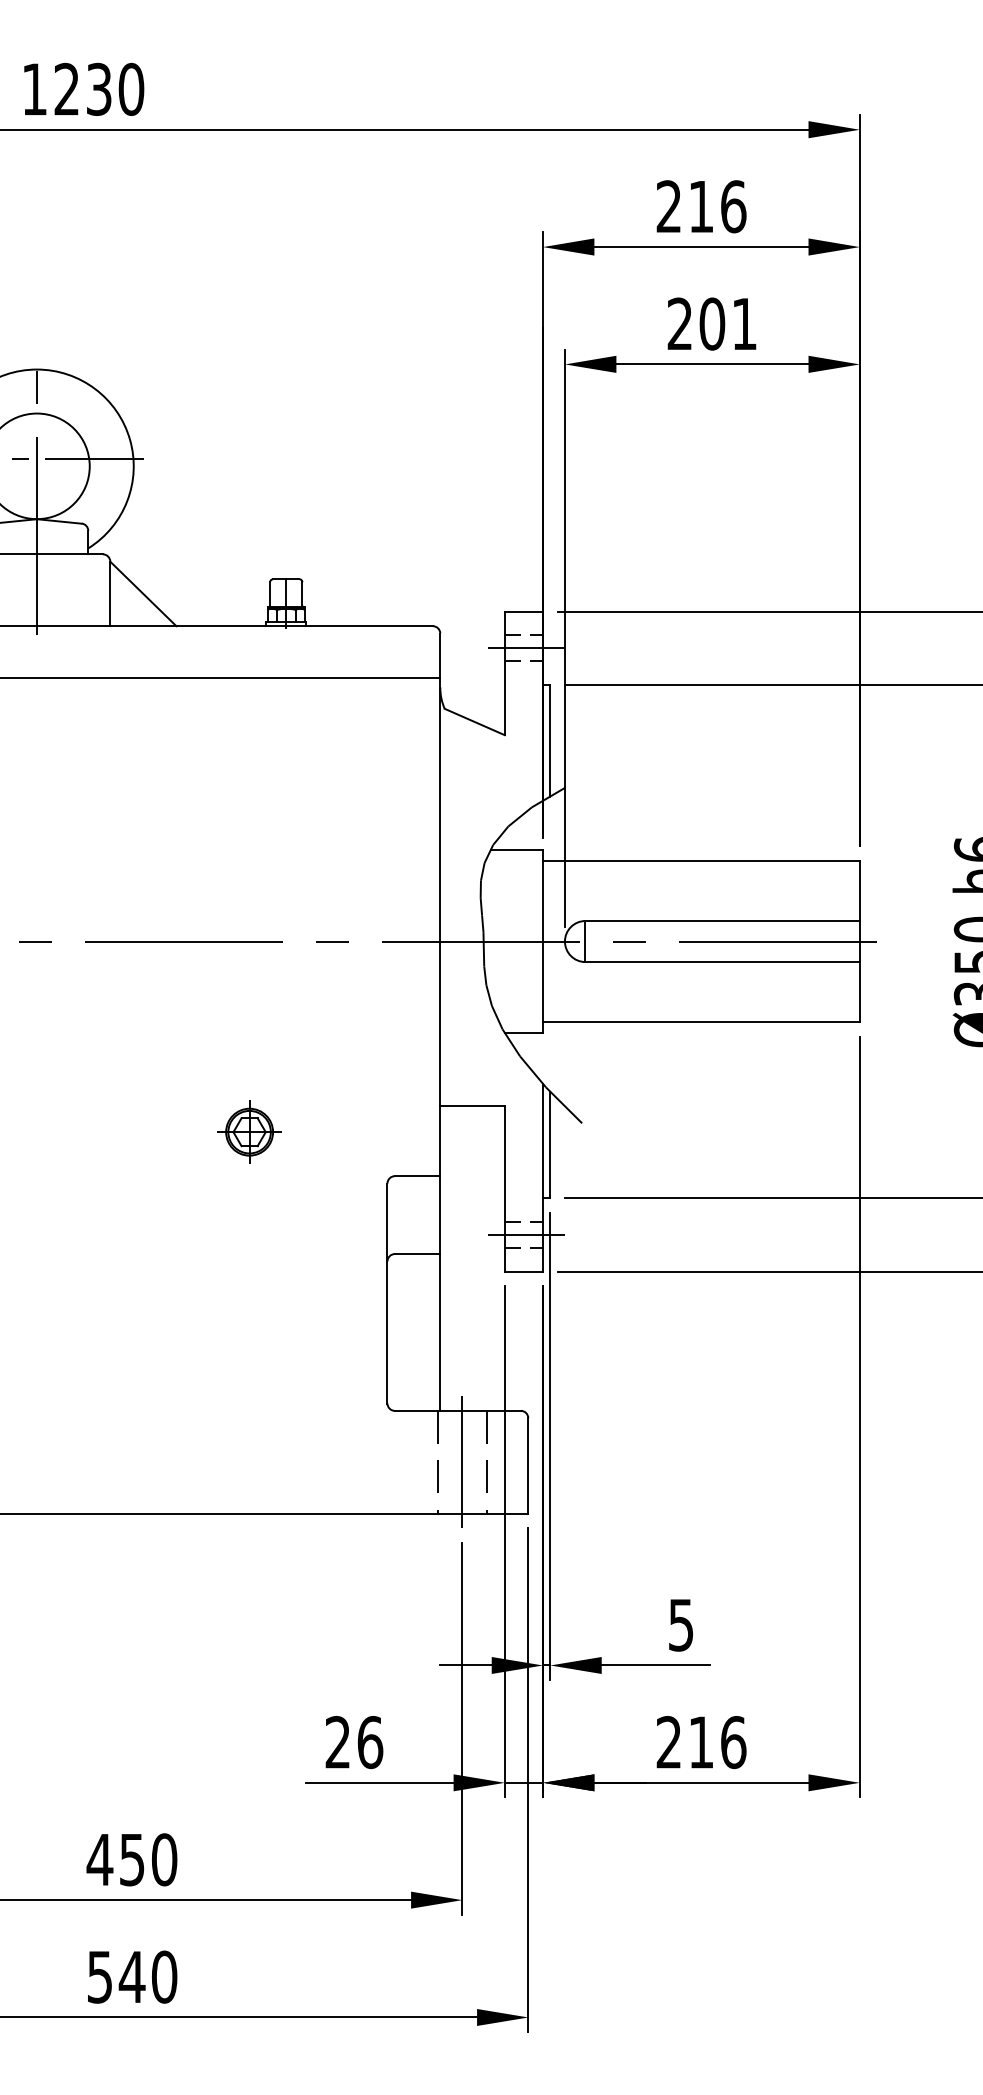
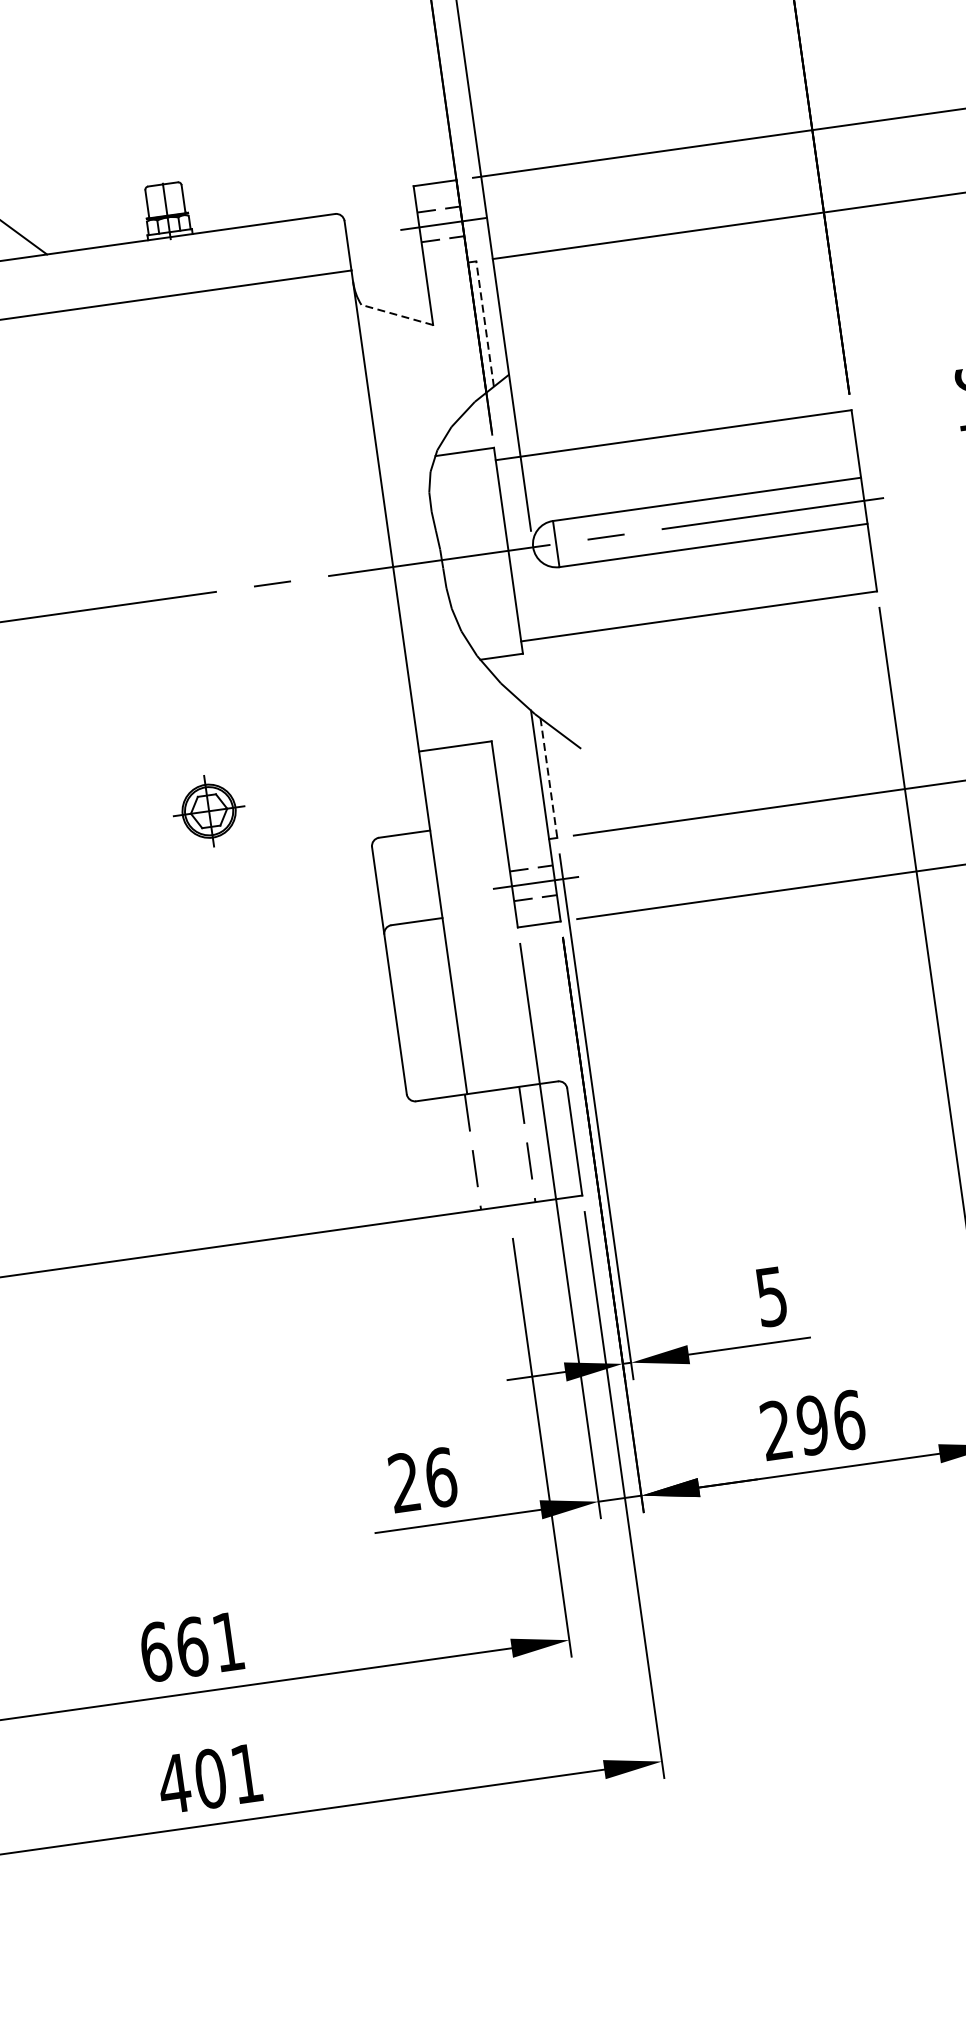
line: (474, 722) -> (397, 315), solid -> dashed
line: (550, 740) -> (485, 323), solid -> dashed
line: (550, 1145) -> (549, 778), solid -> dashed
line: (462, 1462) -> (500, 1148), removed
text: (700, 1742) -> (811, 1425), 216 -> 296
text: (131, 1859) -> (191, 1646), 450 -> 661
text: (131, 1976) -> (209, 1778), 540 -> 401

